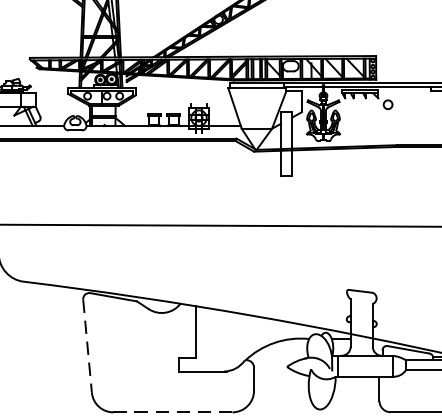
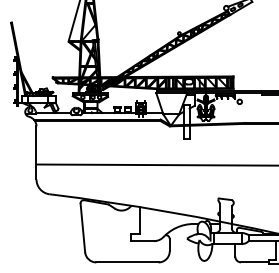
line: (86, 347) -> (82, 228), dashed -> solid
line: (173, 412) -> (127, 262), dashed -> solid

